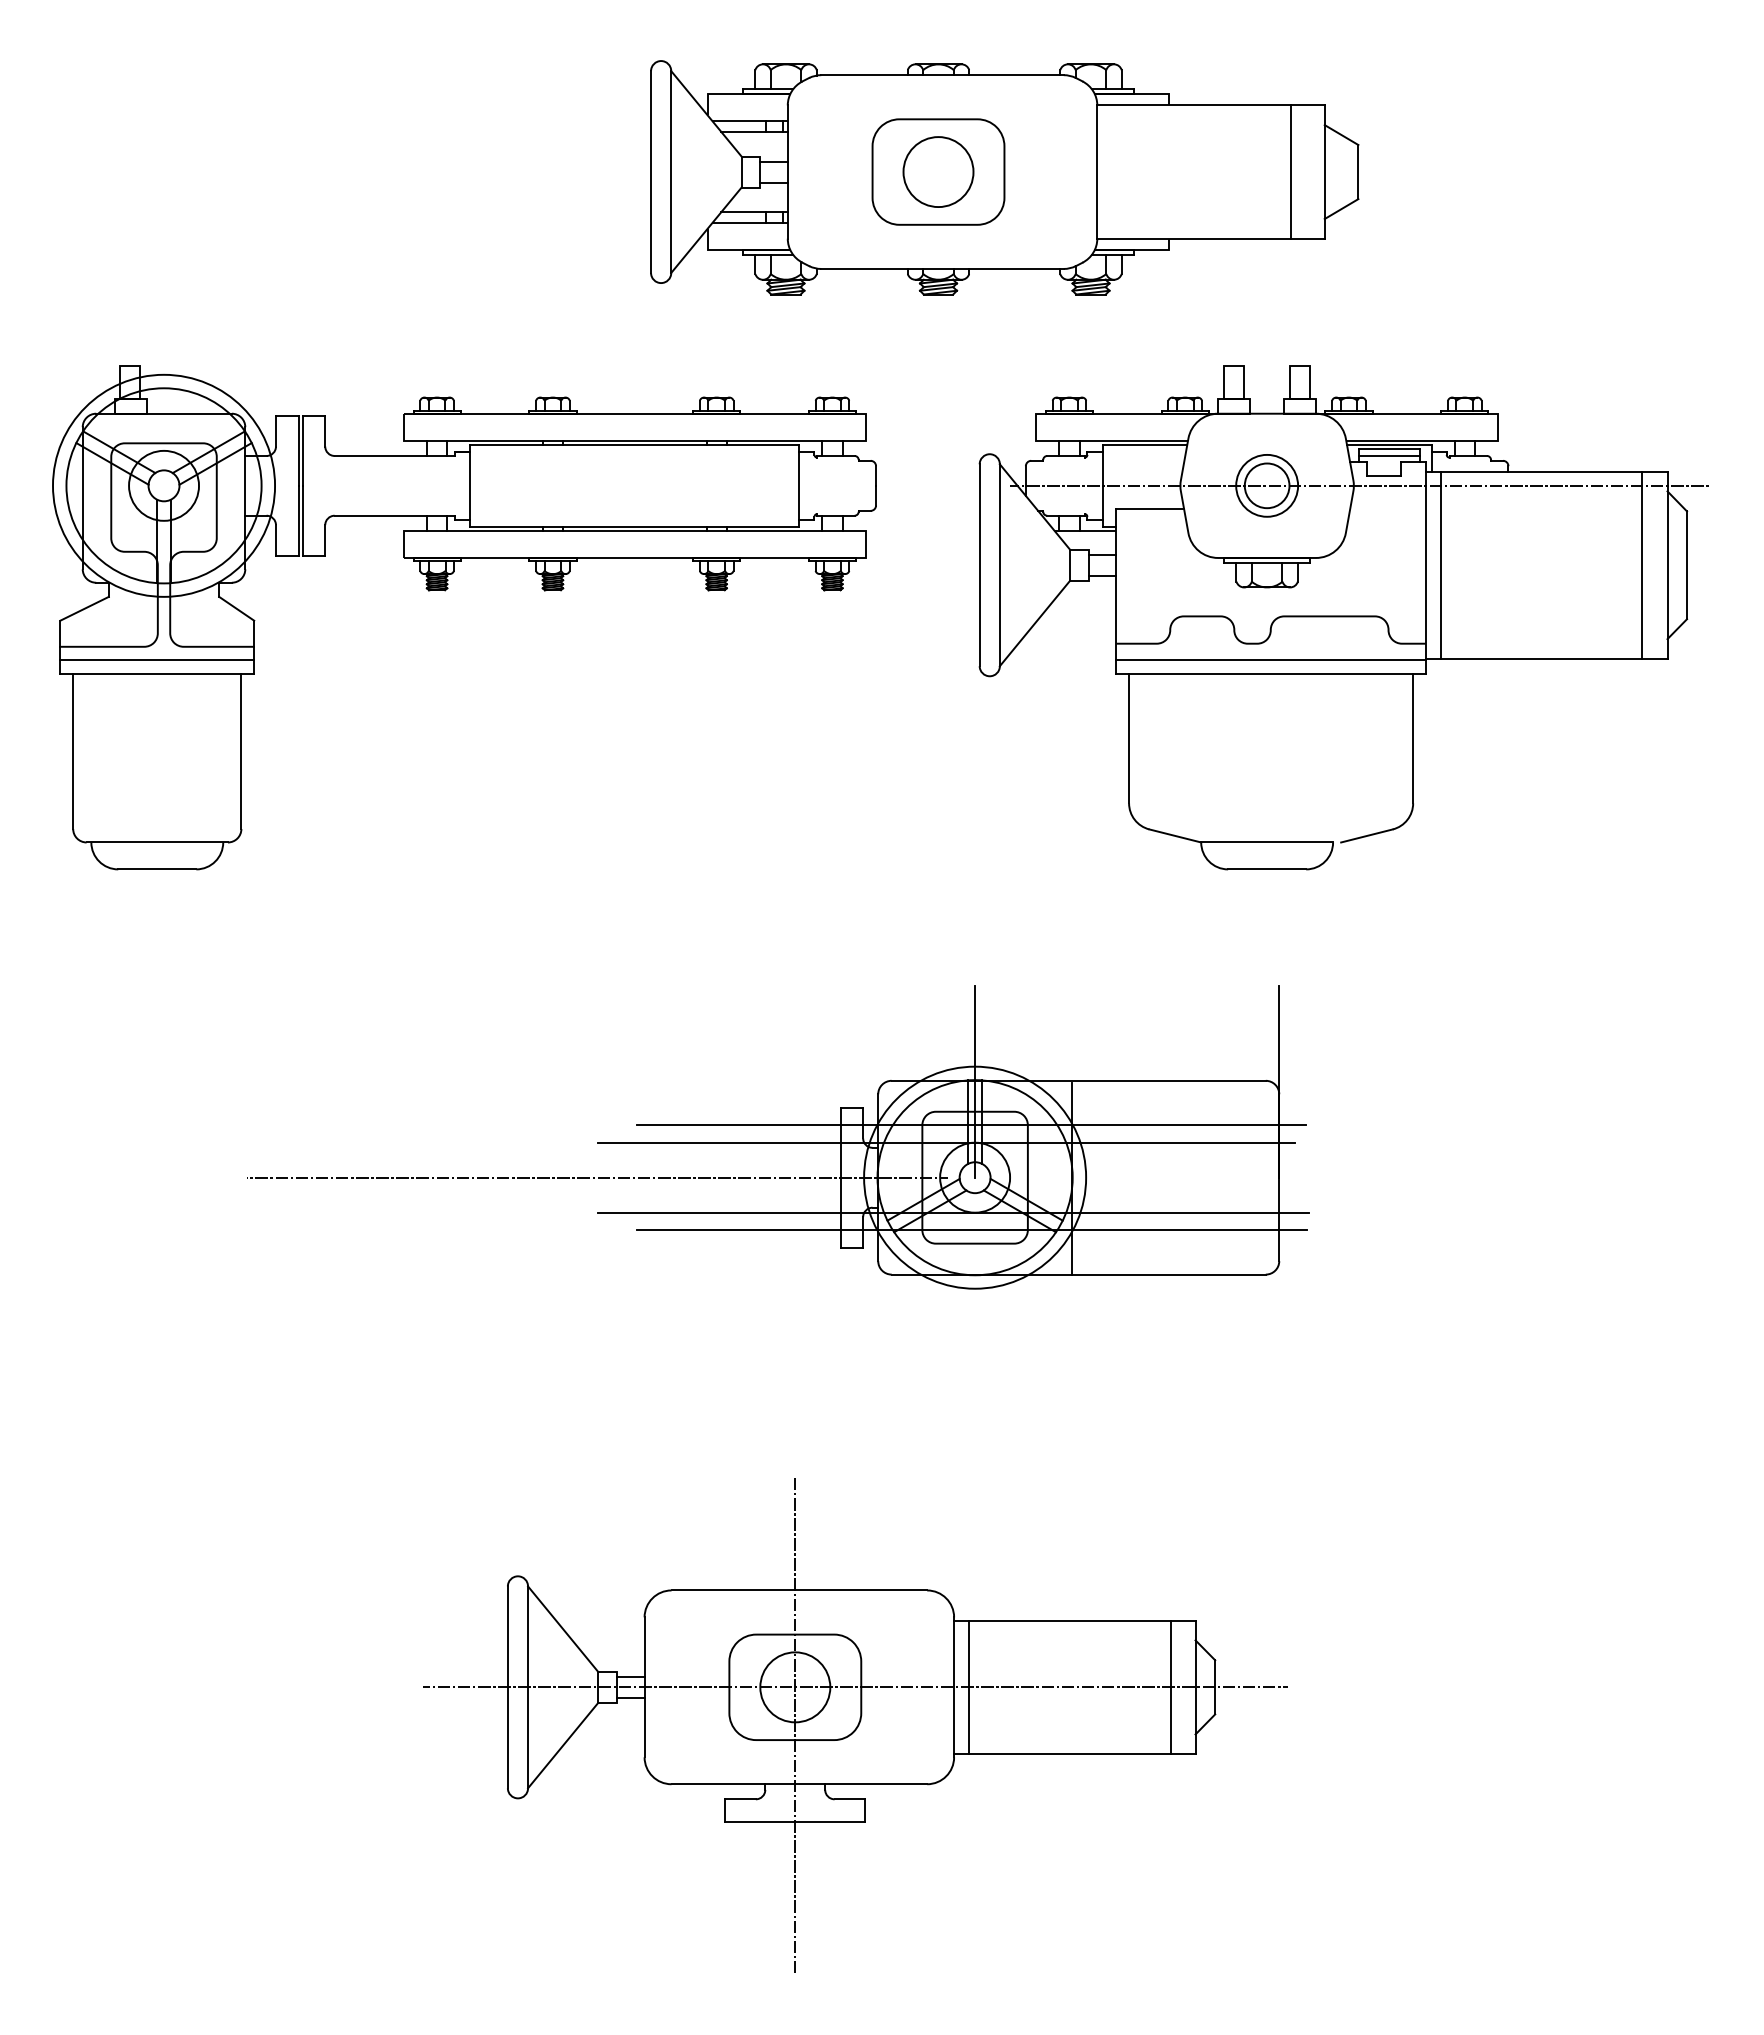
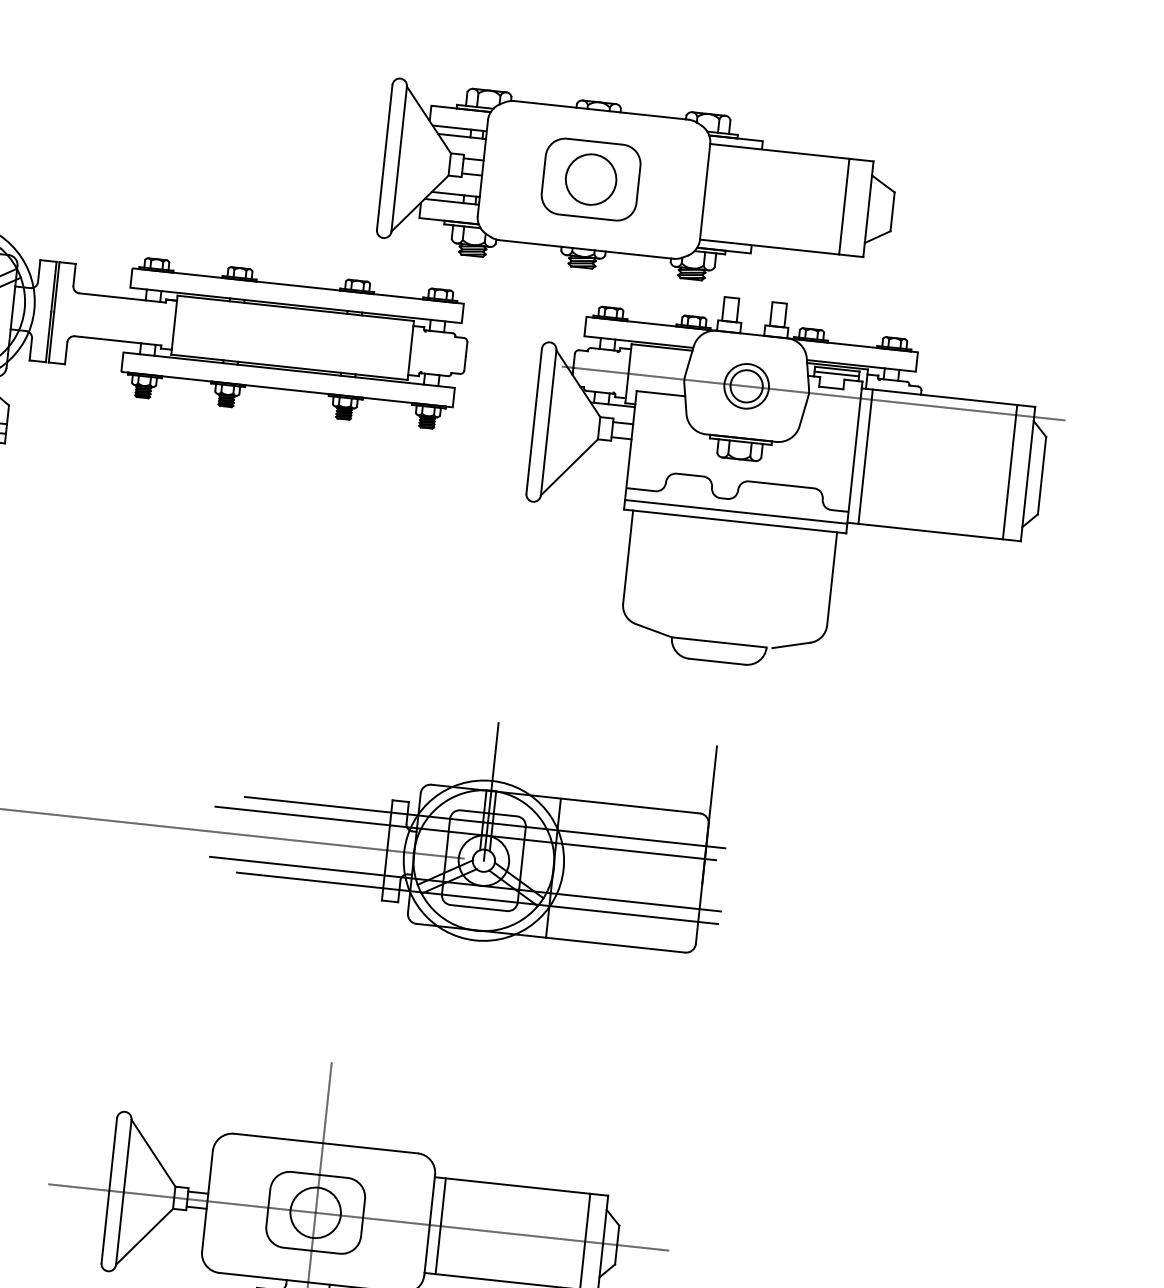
part: (1004, 177) -> (638, 188), moved

